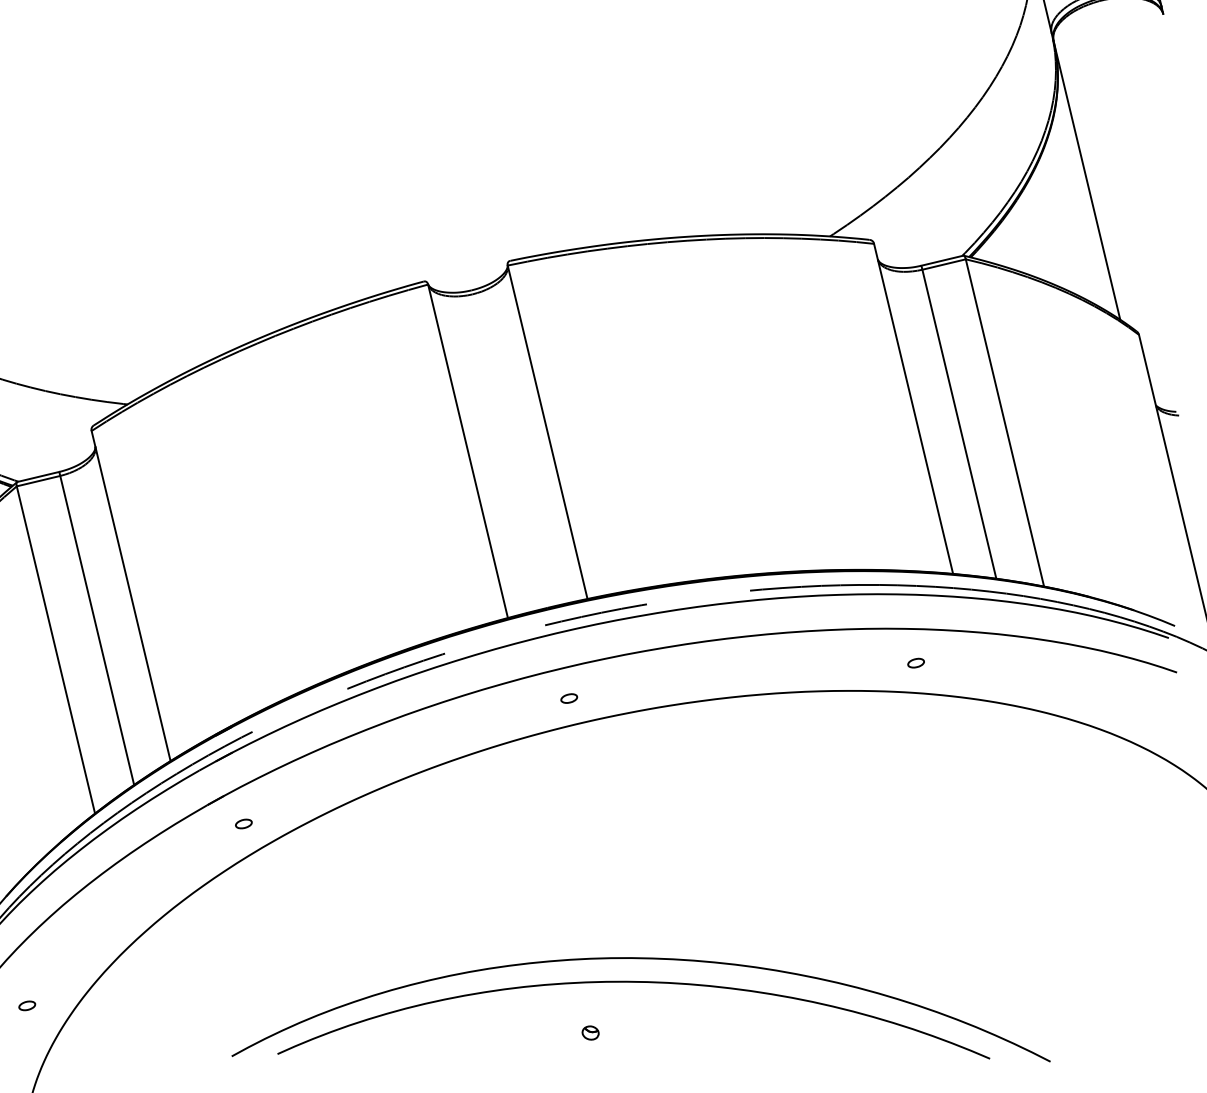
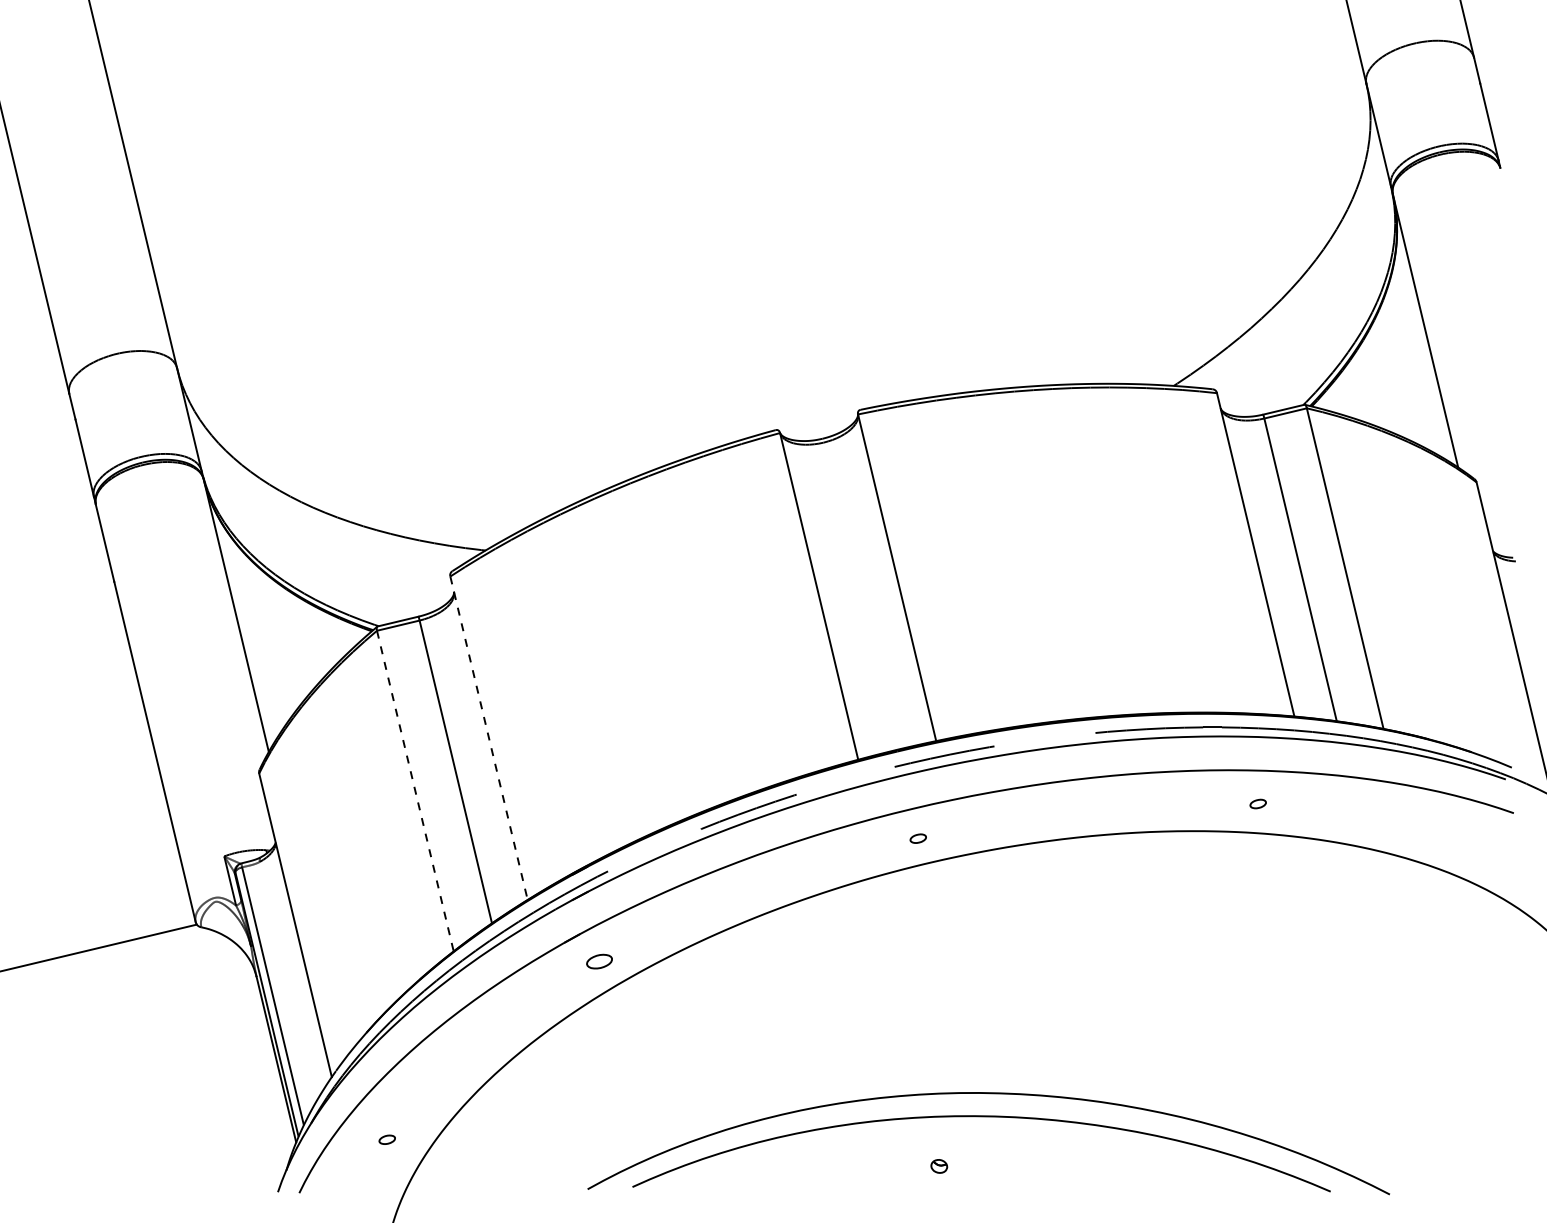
line: (131, 596) -> (489, 738), solid -> dashed
line: (56, 650) -> (415, 791), solid -> dashed
part: (243, 823) -> (599, 961), size x1.6

